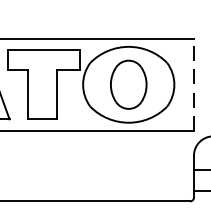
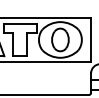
line: (194, 83) -> (91, 39), dashed -> solid

